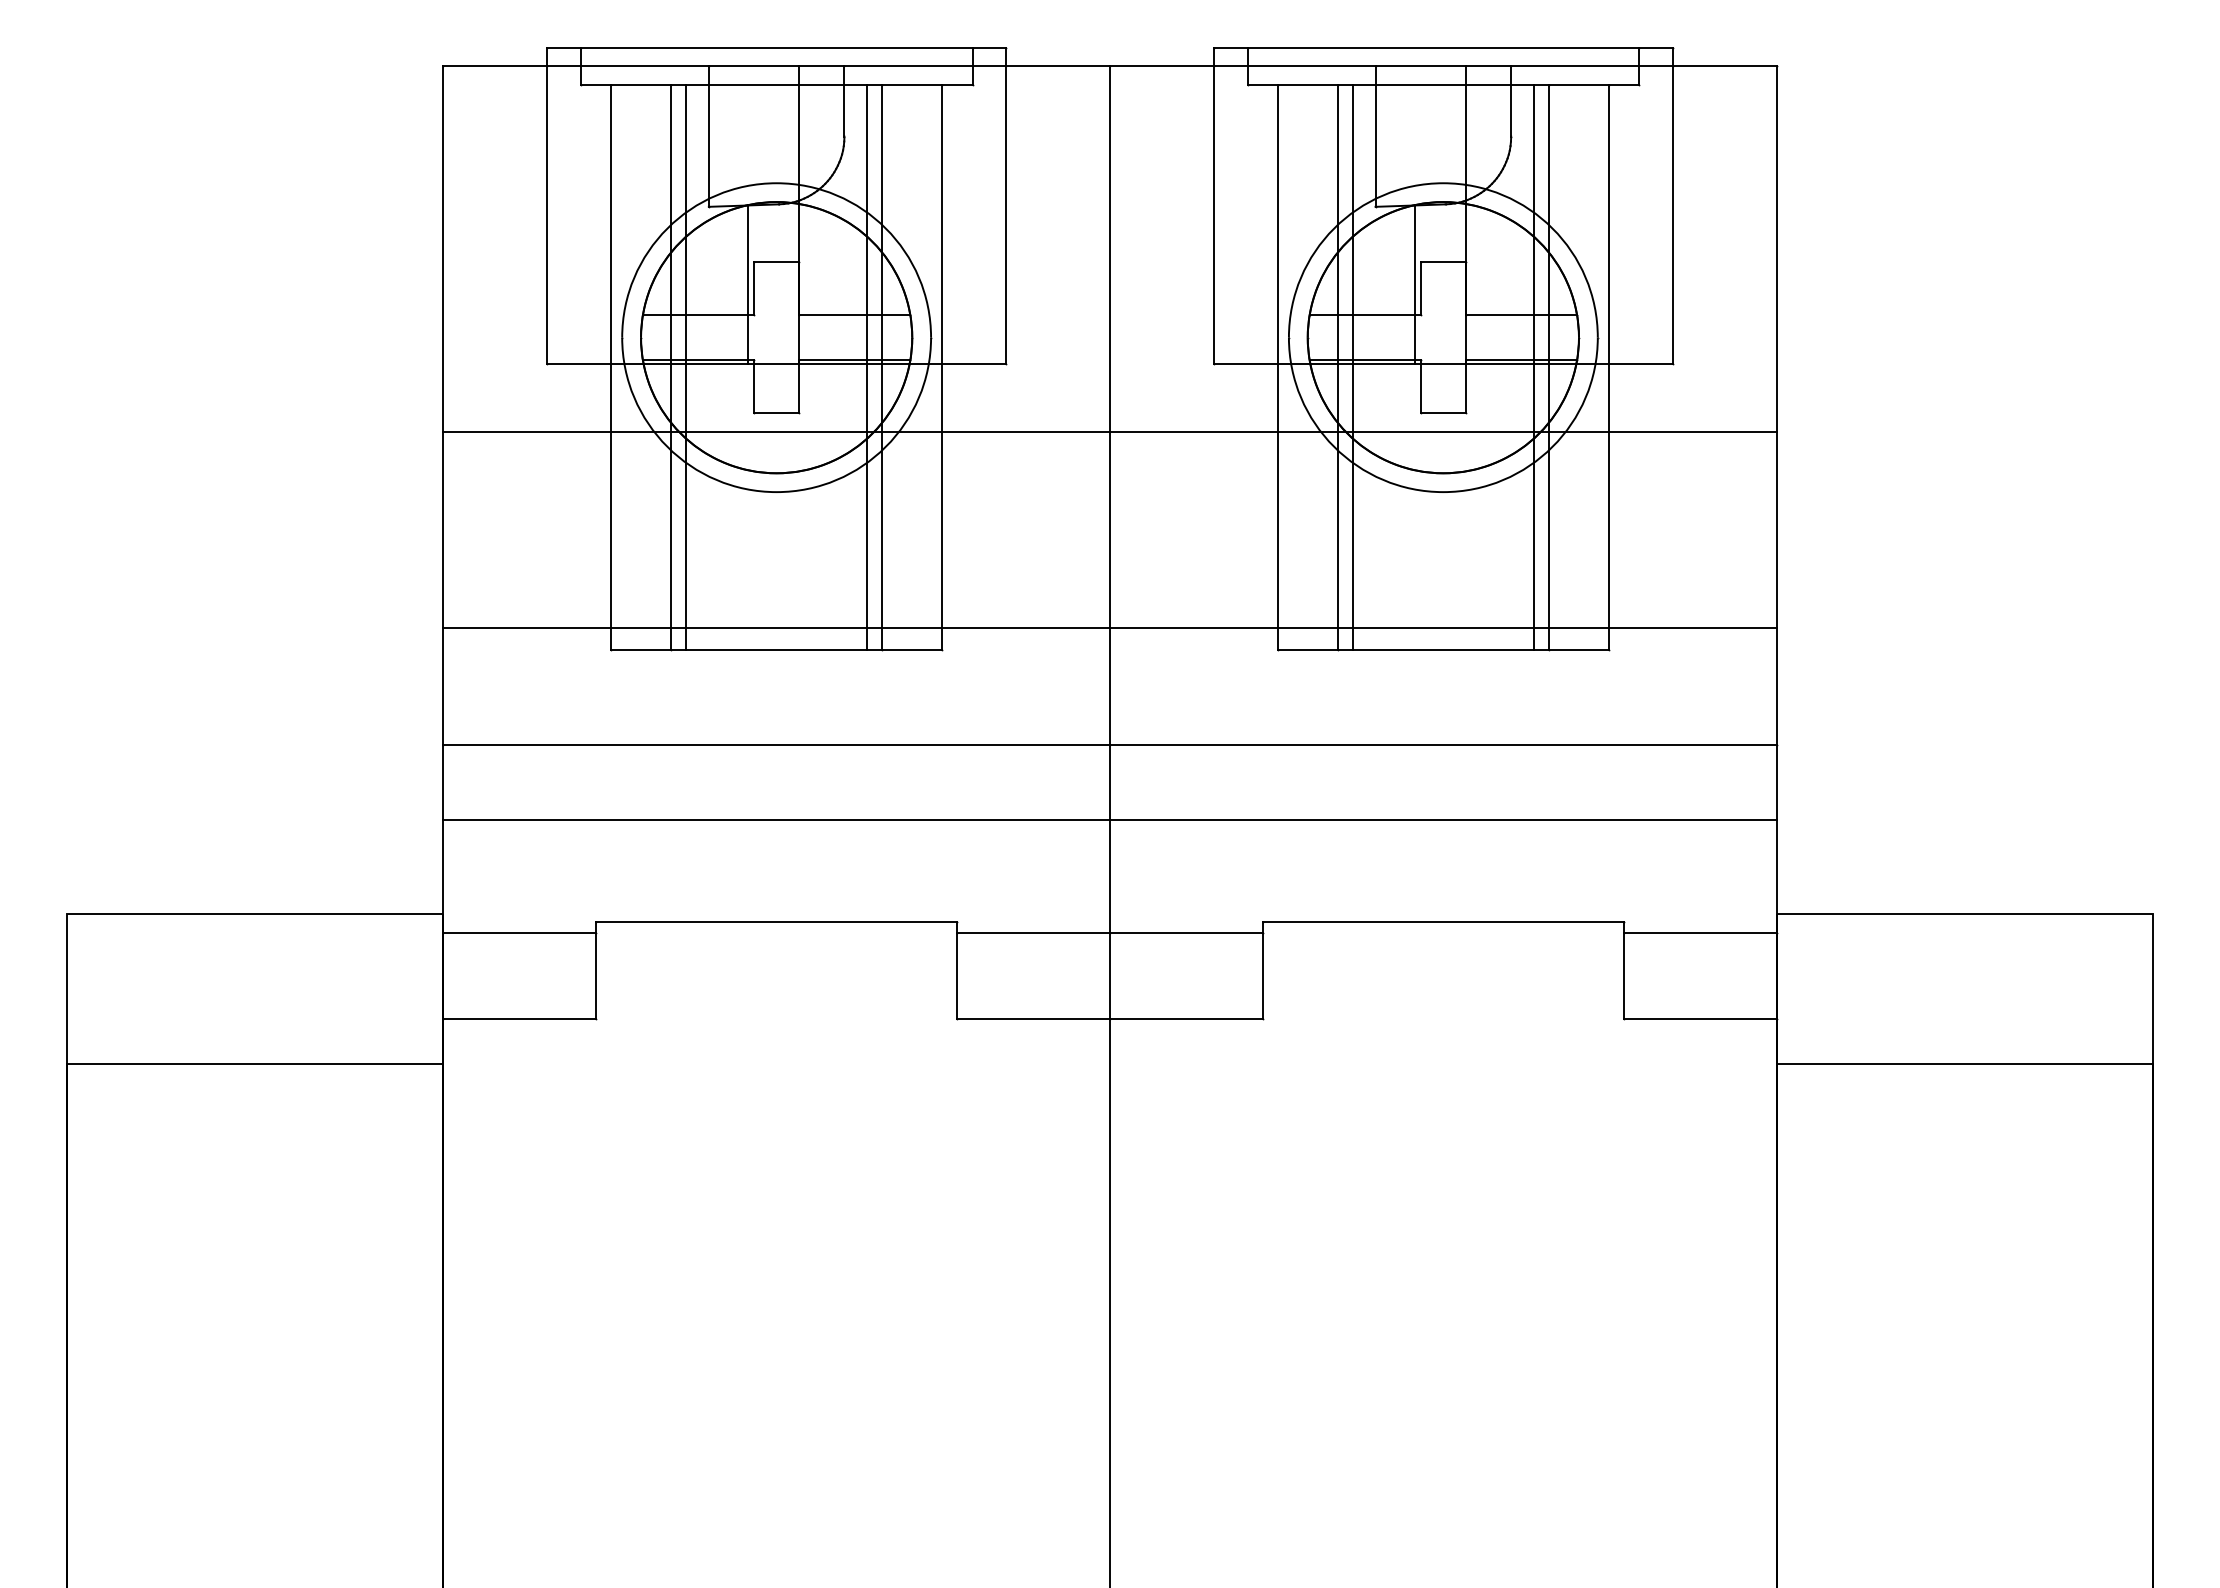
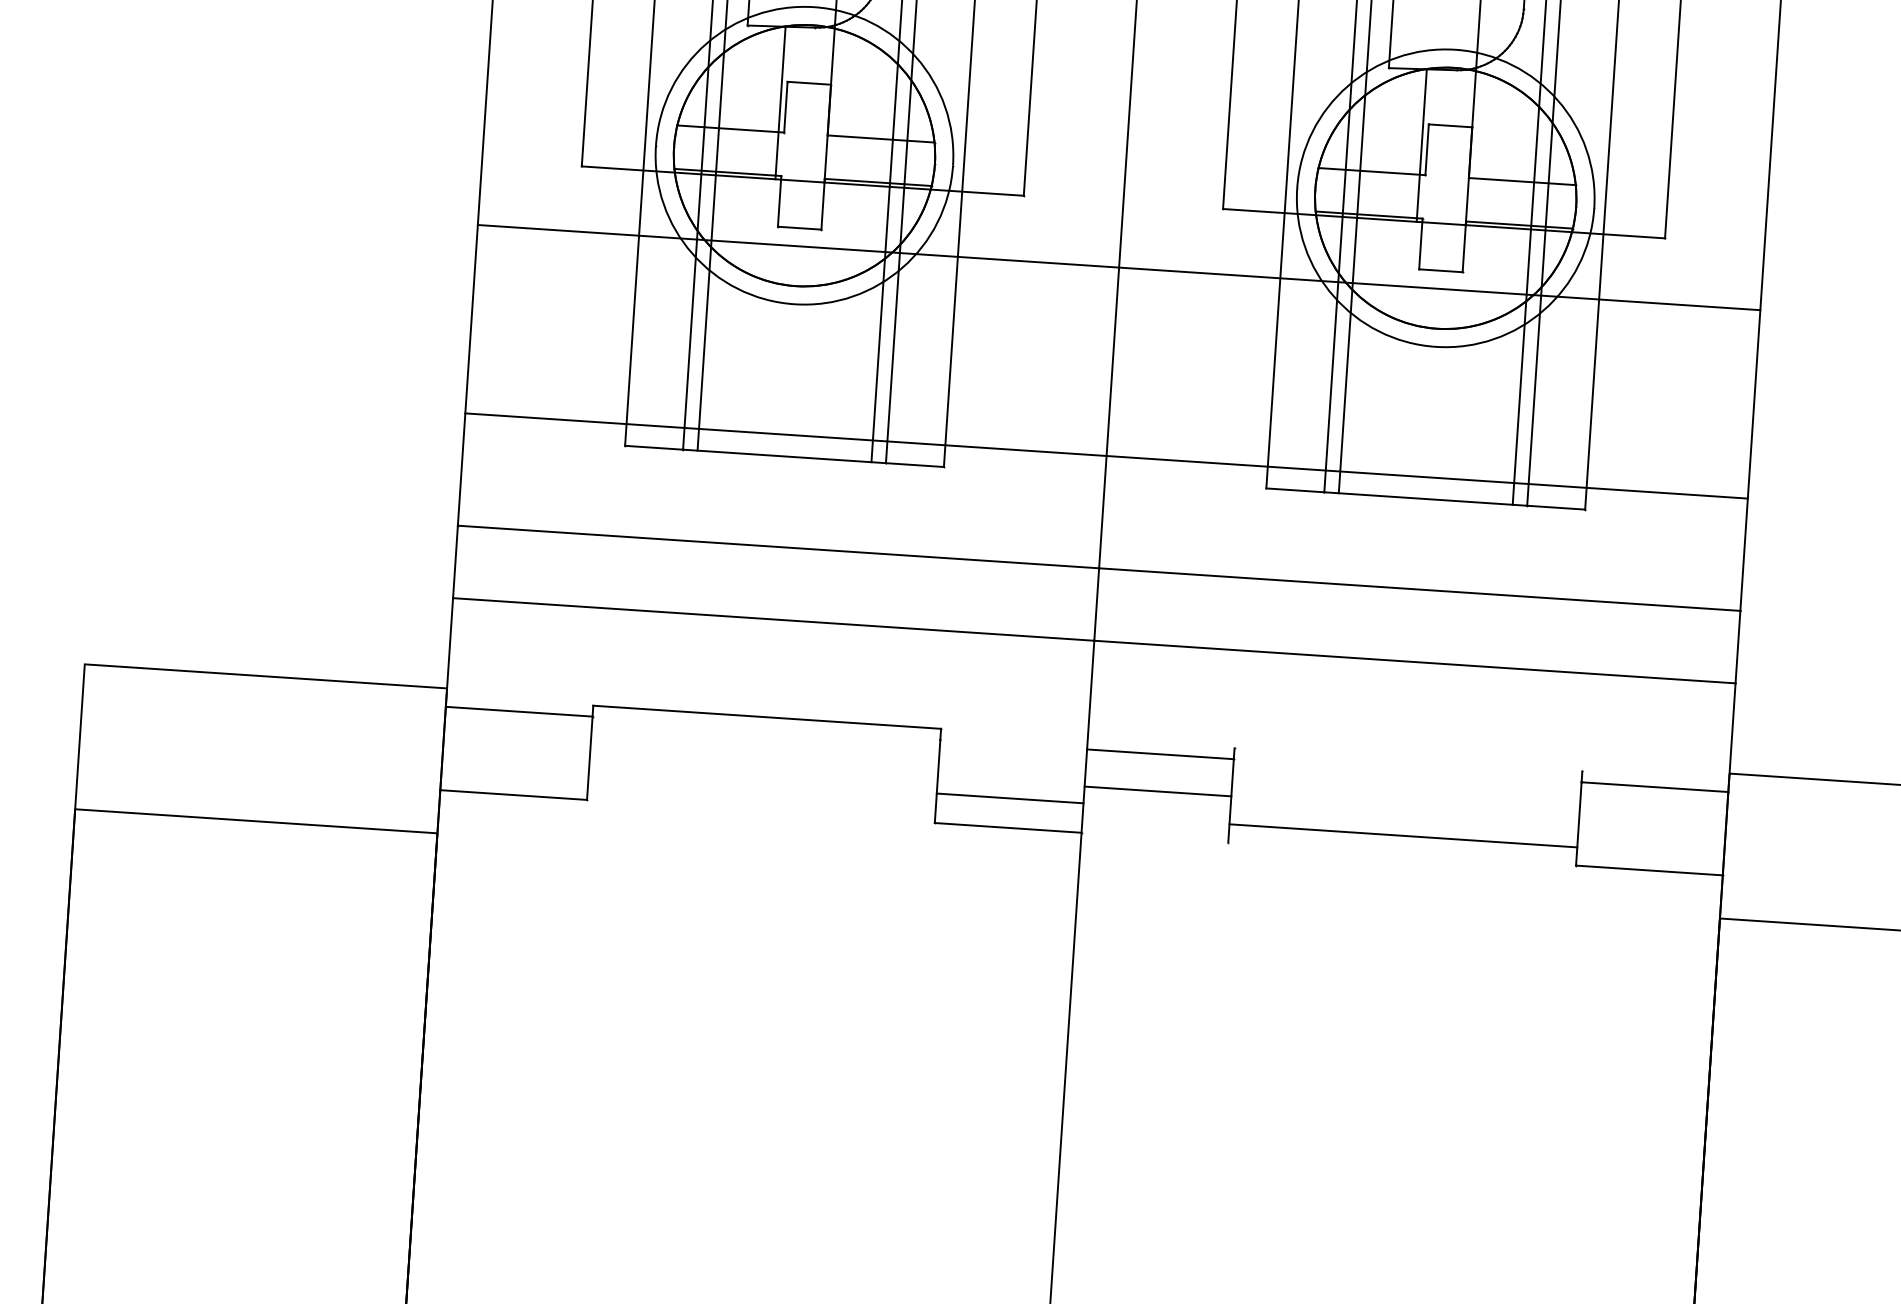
line: (1443, 921) -> (1403, 835), moved
line: (1033, 932) -> (1009, 798), moved
line: (1186, 1019) -> (1158, 791), moved

